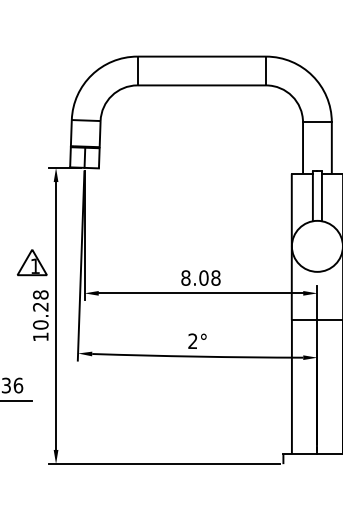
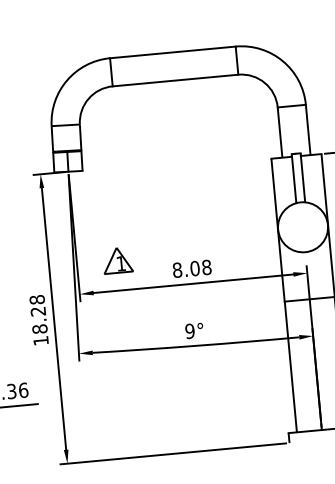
part: (31, 262) -> (117, 260), moved
text: (40, 324) -> (39, 328), 10.28 -> 18.28
text: (192, 341) -> (189, 331), 2° -> 9°

